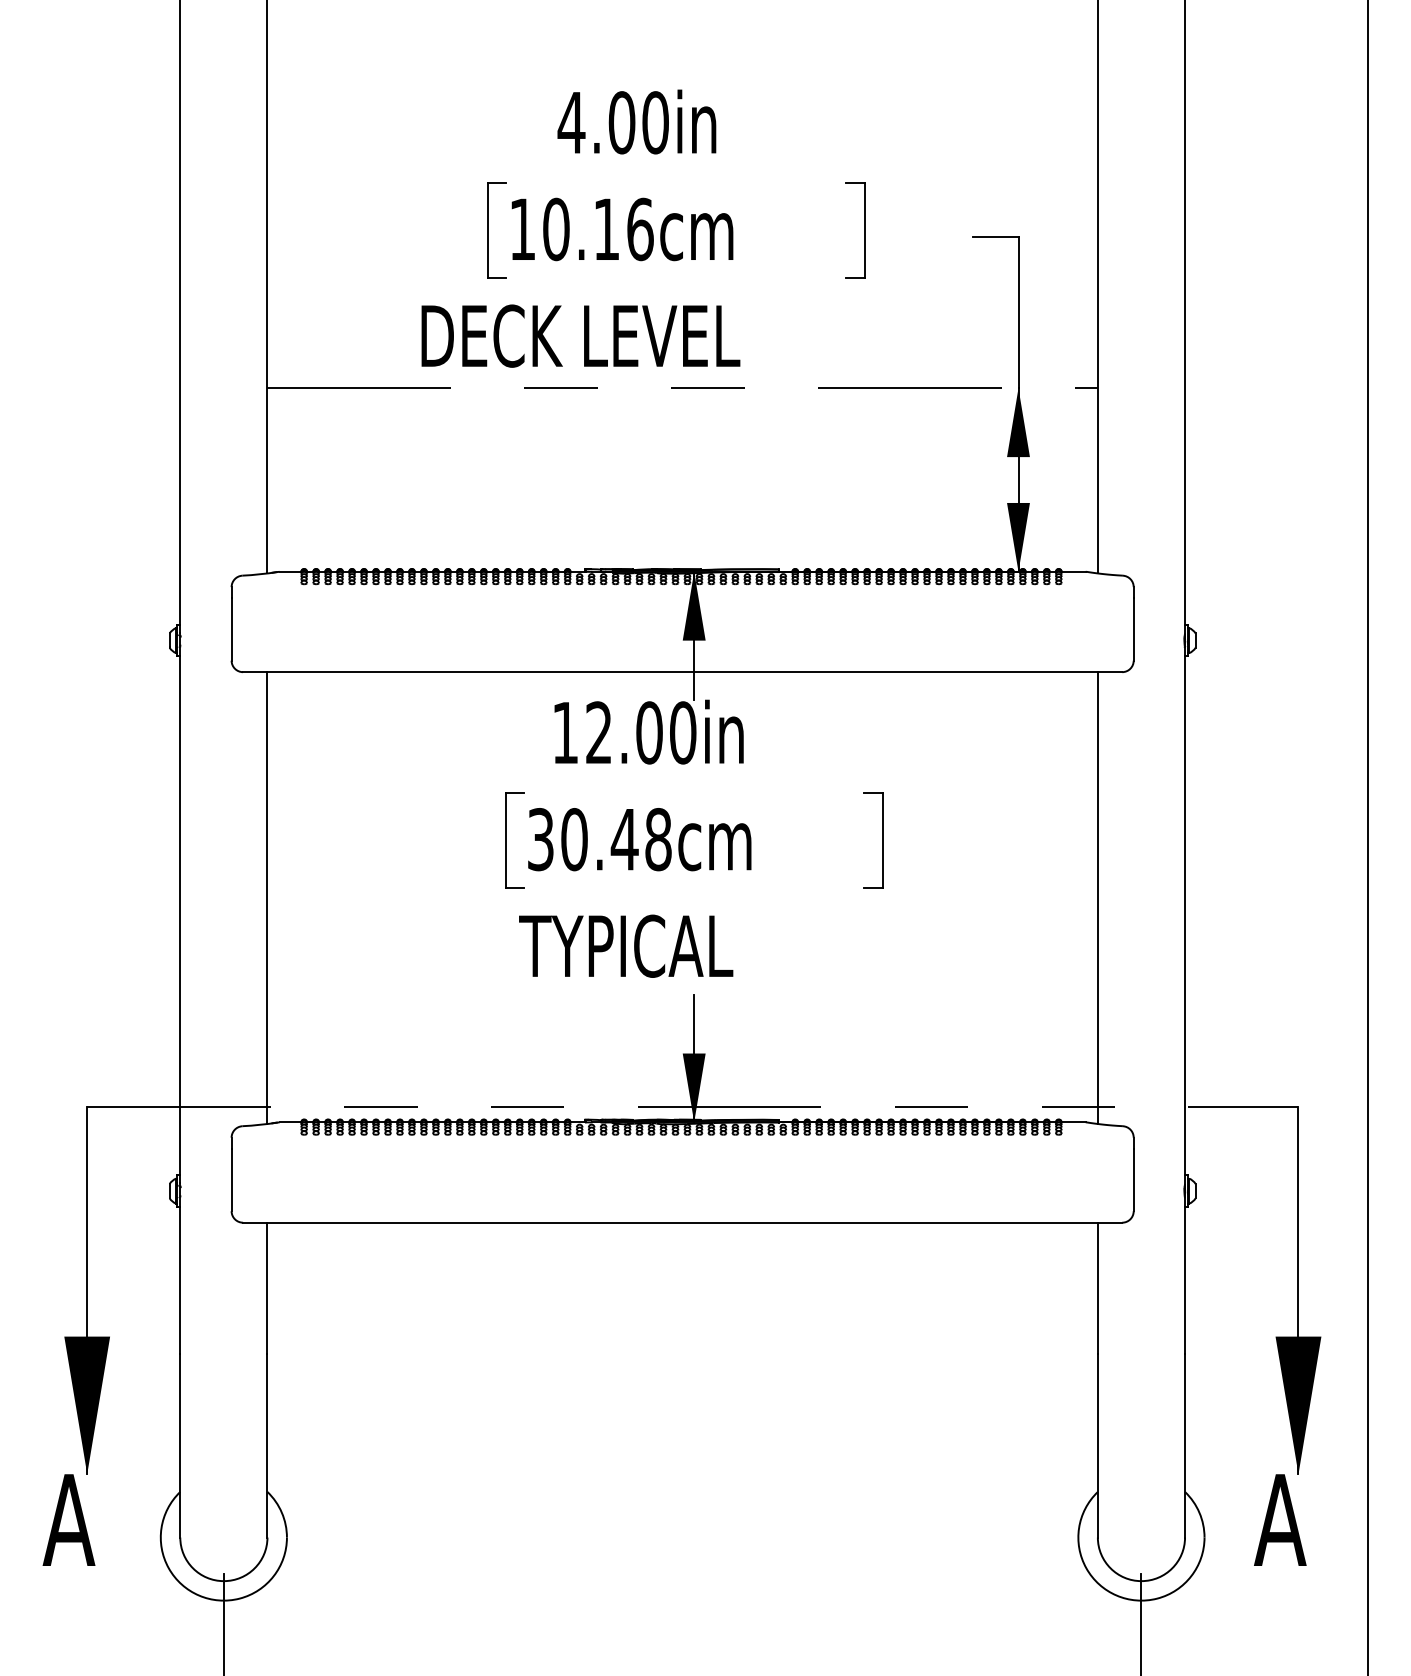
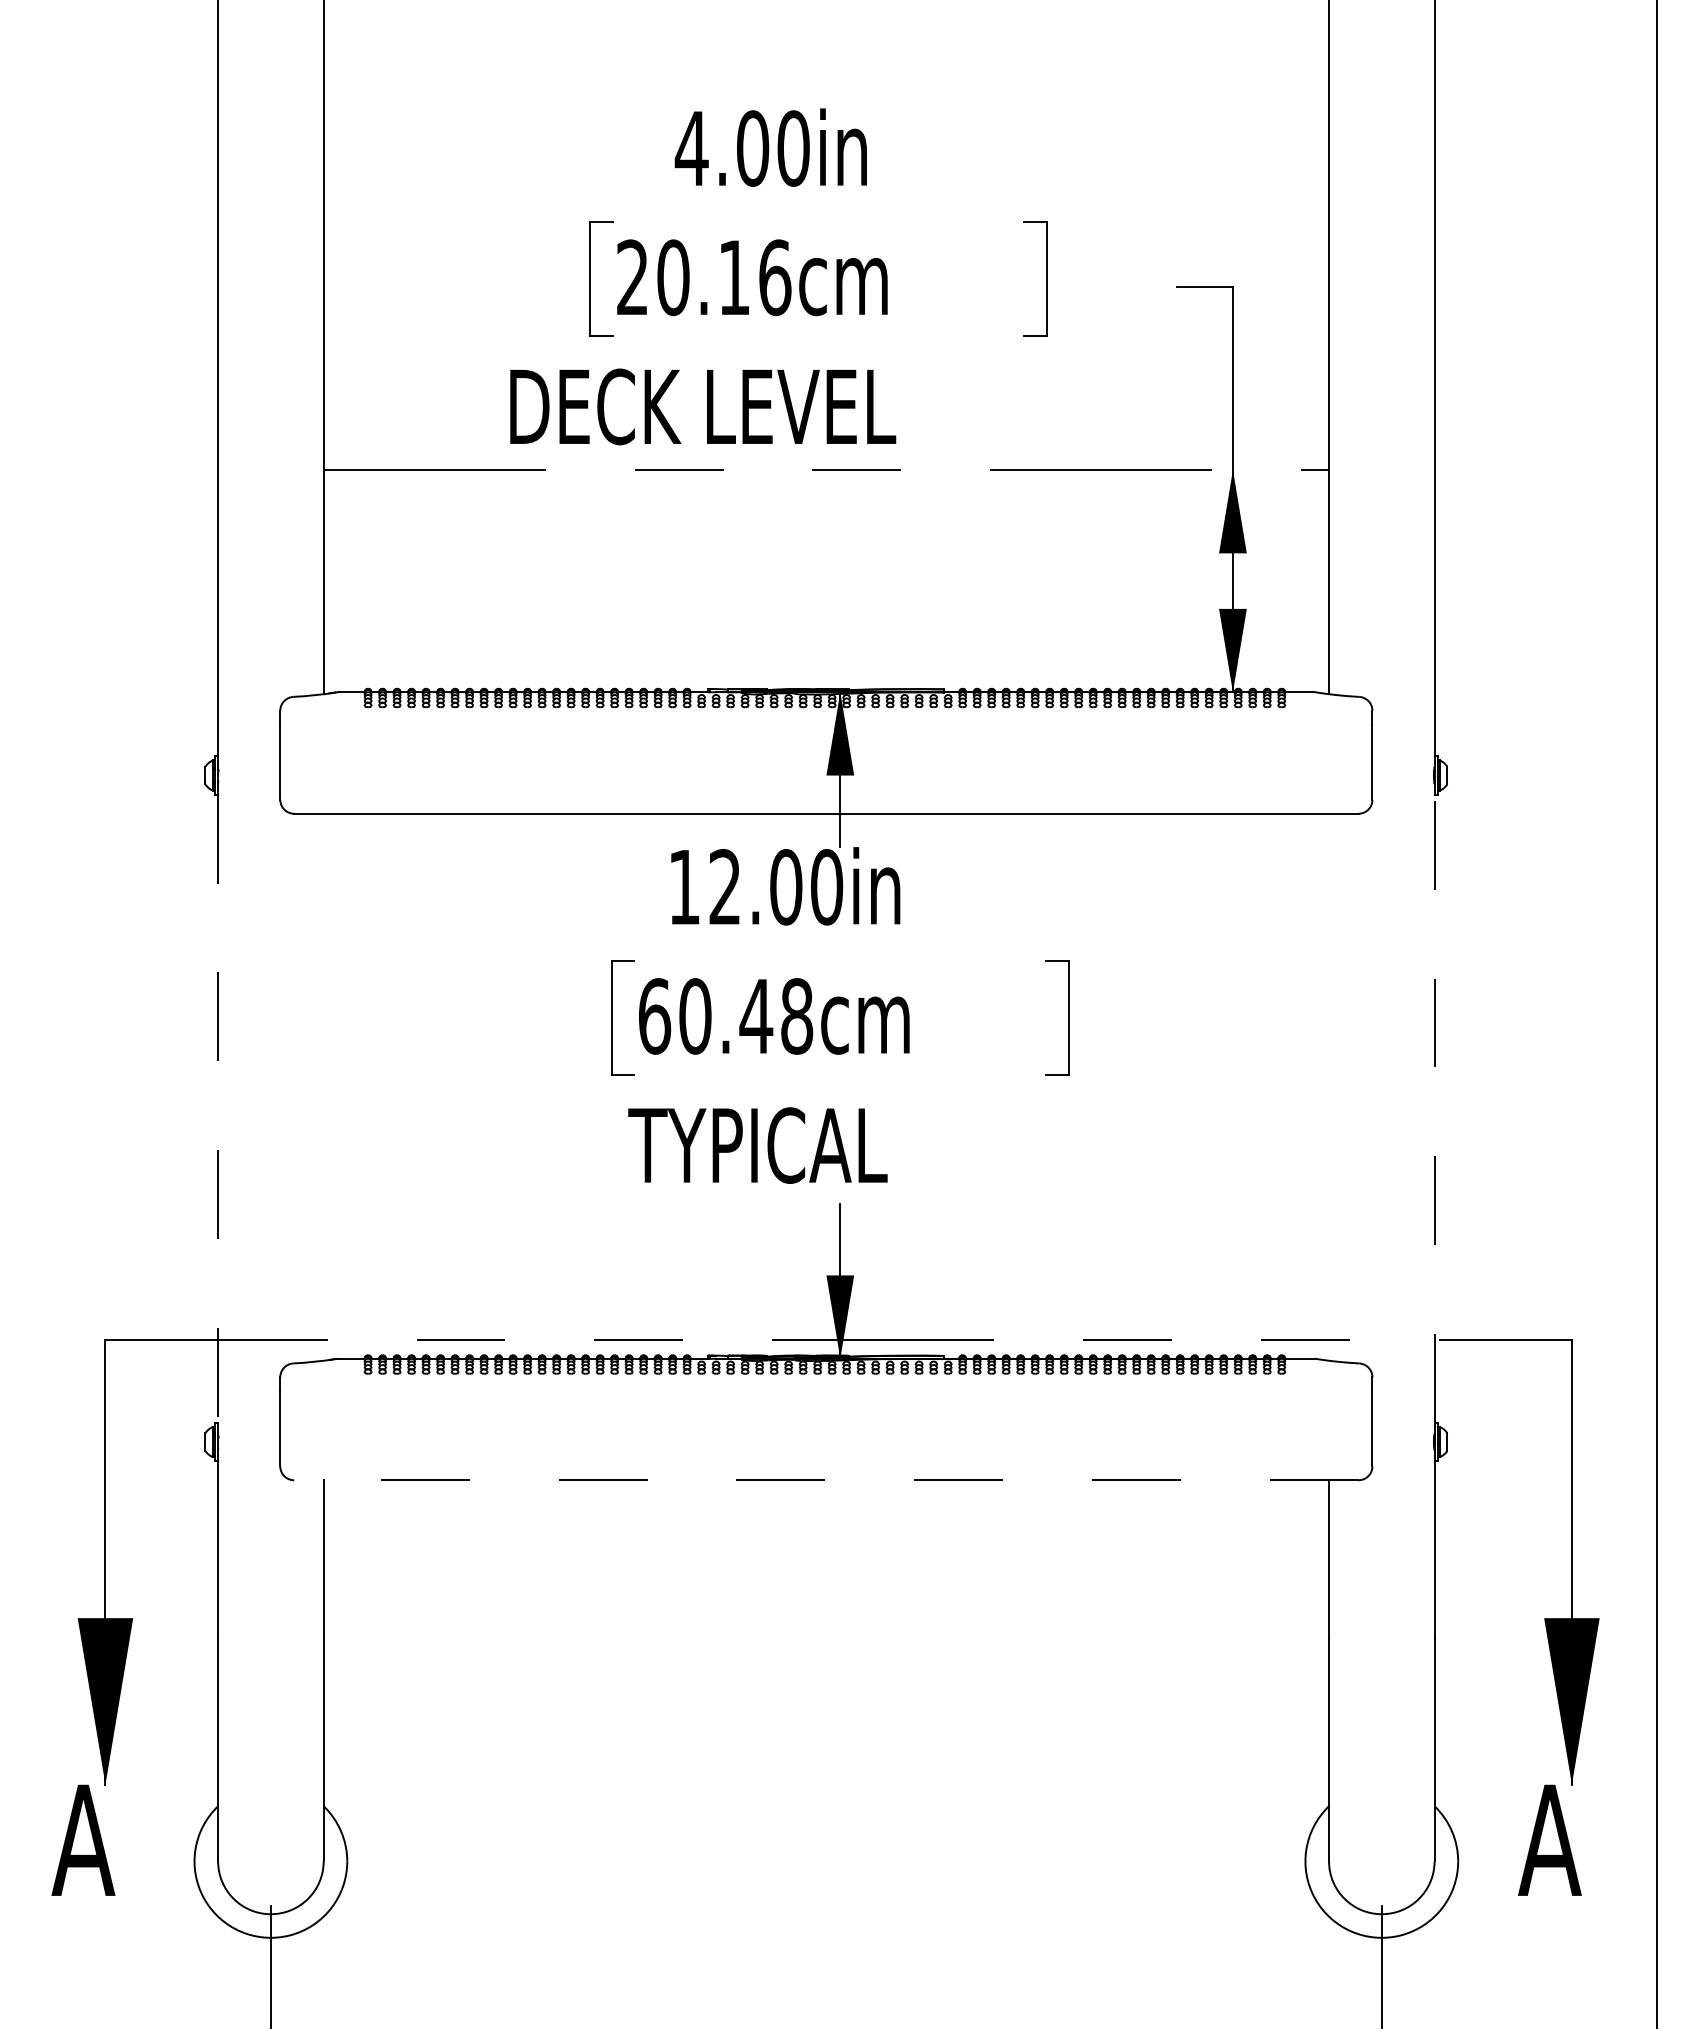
text: (522, 228) -> (632, 276), 10.16cm -> 20.16cm
text: (540, 839) -> (654, 1016), 30.48cm -> 60.48cm
line: (267, 897) -> (323, 1086), removed
line: (1097, 897) -> (1328, 1086), removed
line: (1185, 915) -> (1435, 1108), solid -> dashed
line: (180, 916) -> (218, 1109), solid -> dashed
line: (682, 1222) -> (826, 1480), solid -> dashed

